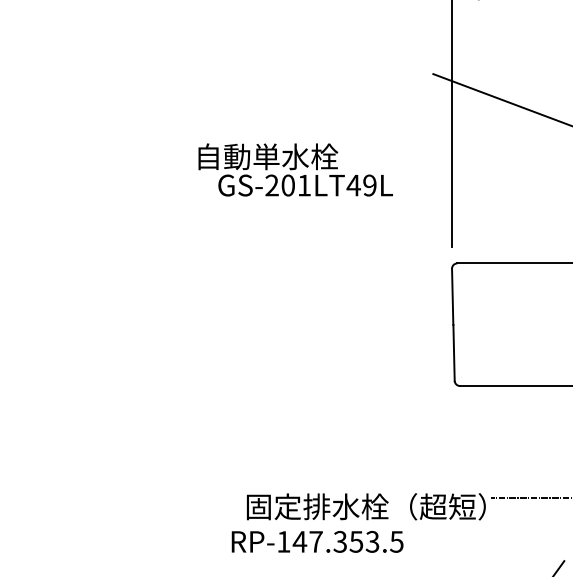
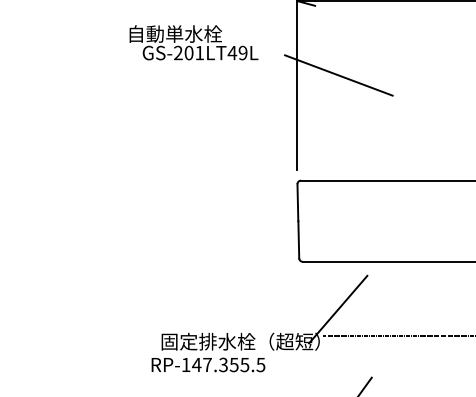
text: (294, 169) -> (193, 42), moved
line: (514, 458) -> (338, 309), added
text: (373, 541) -> (245, 364), RP-147.353.5 -> RP-147.355.5

